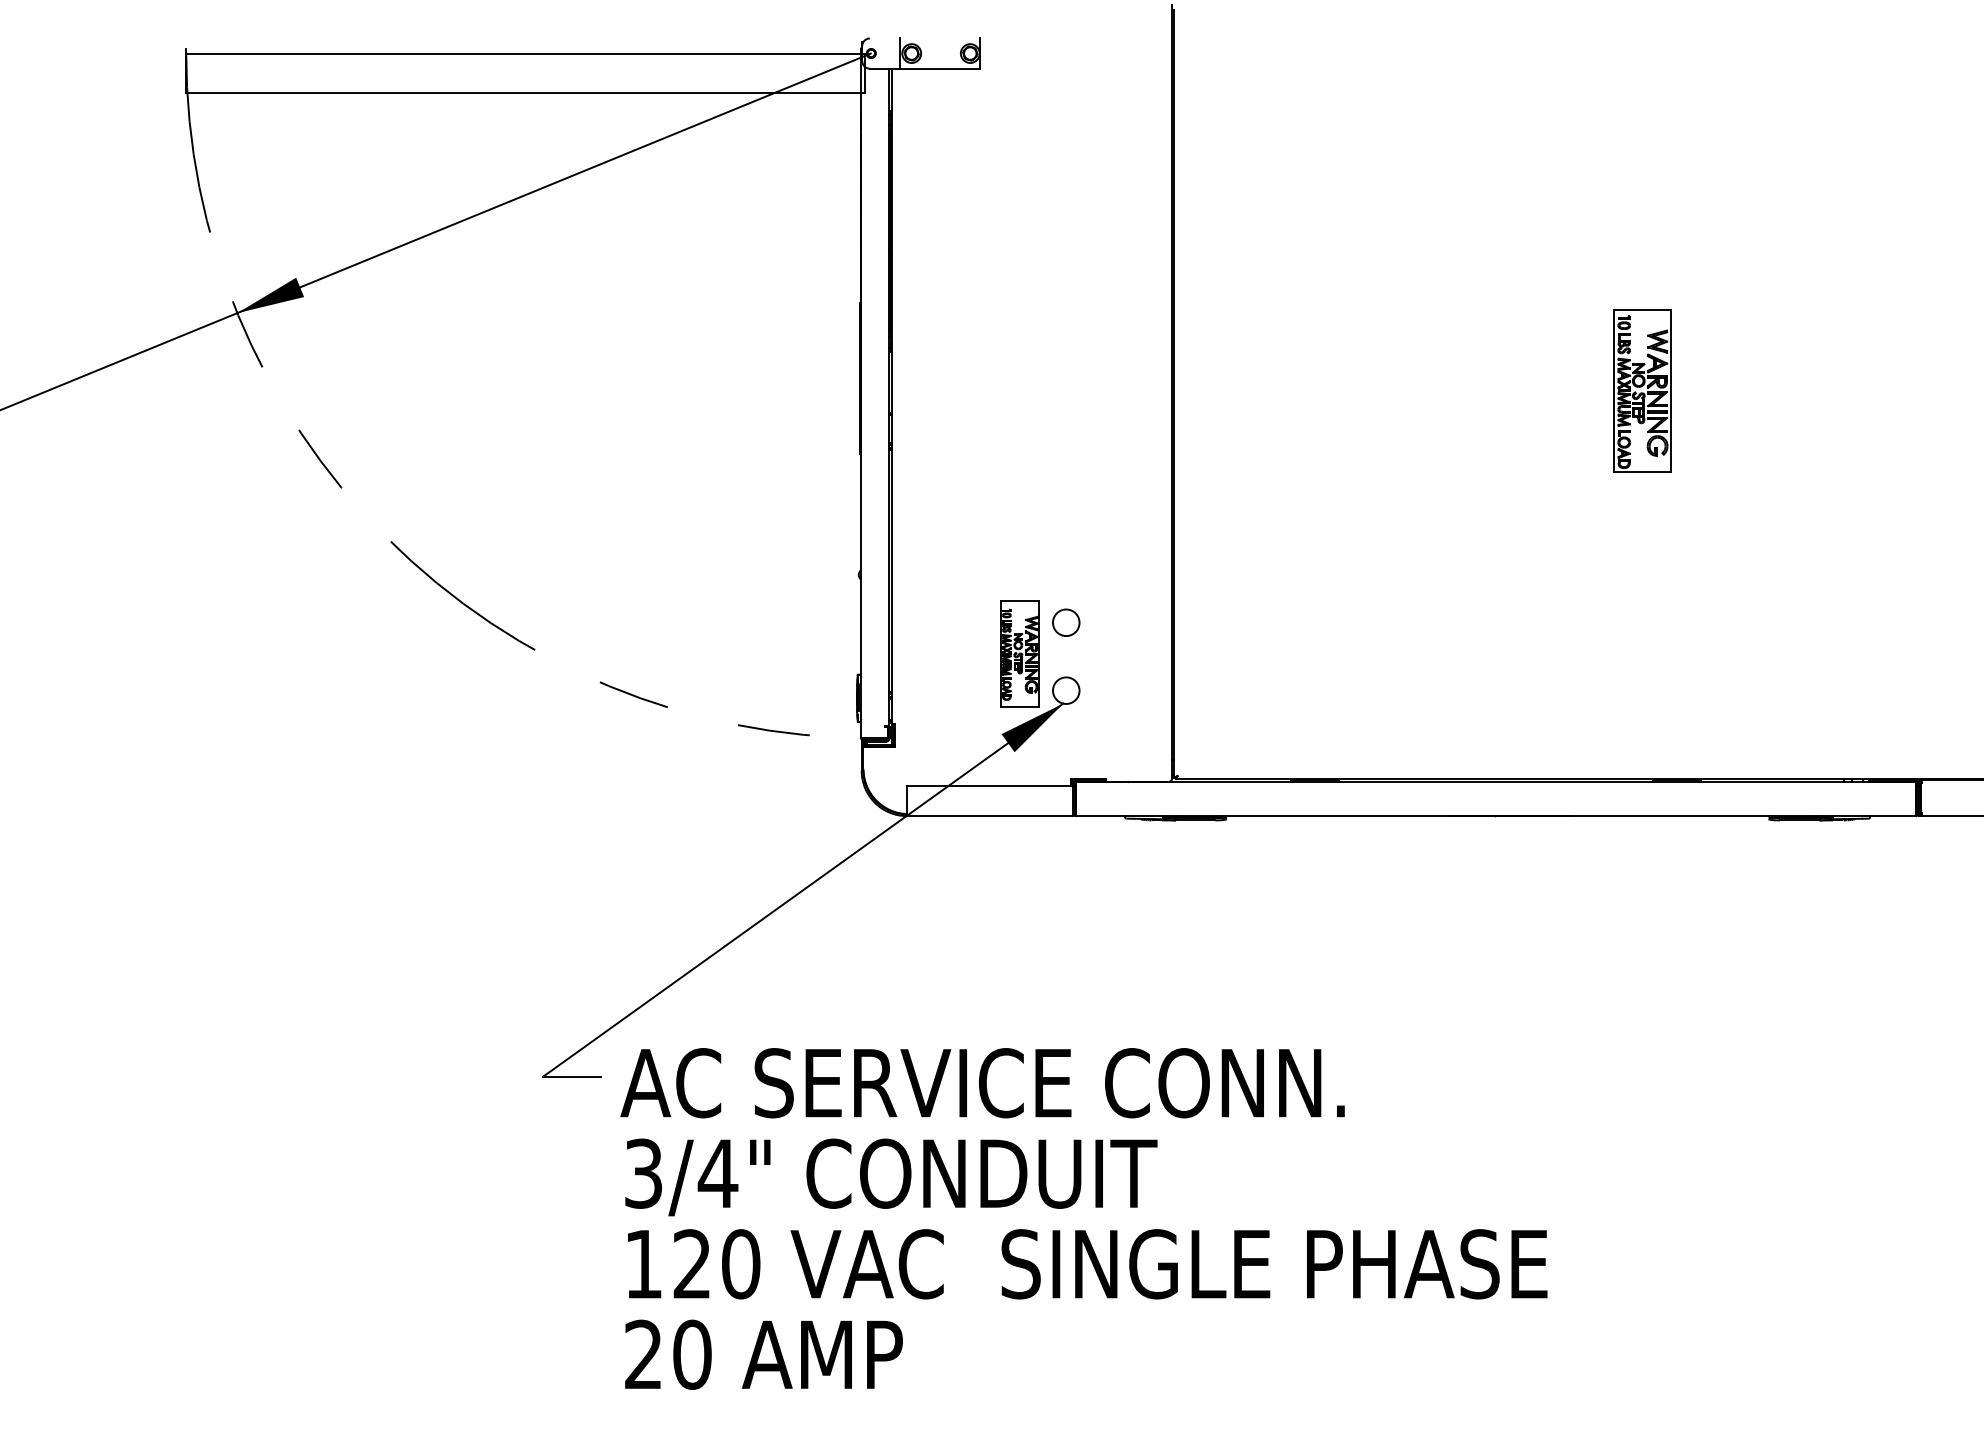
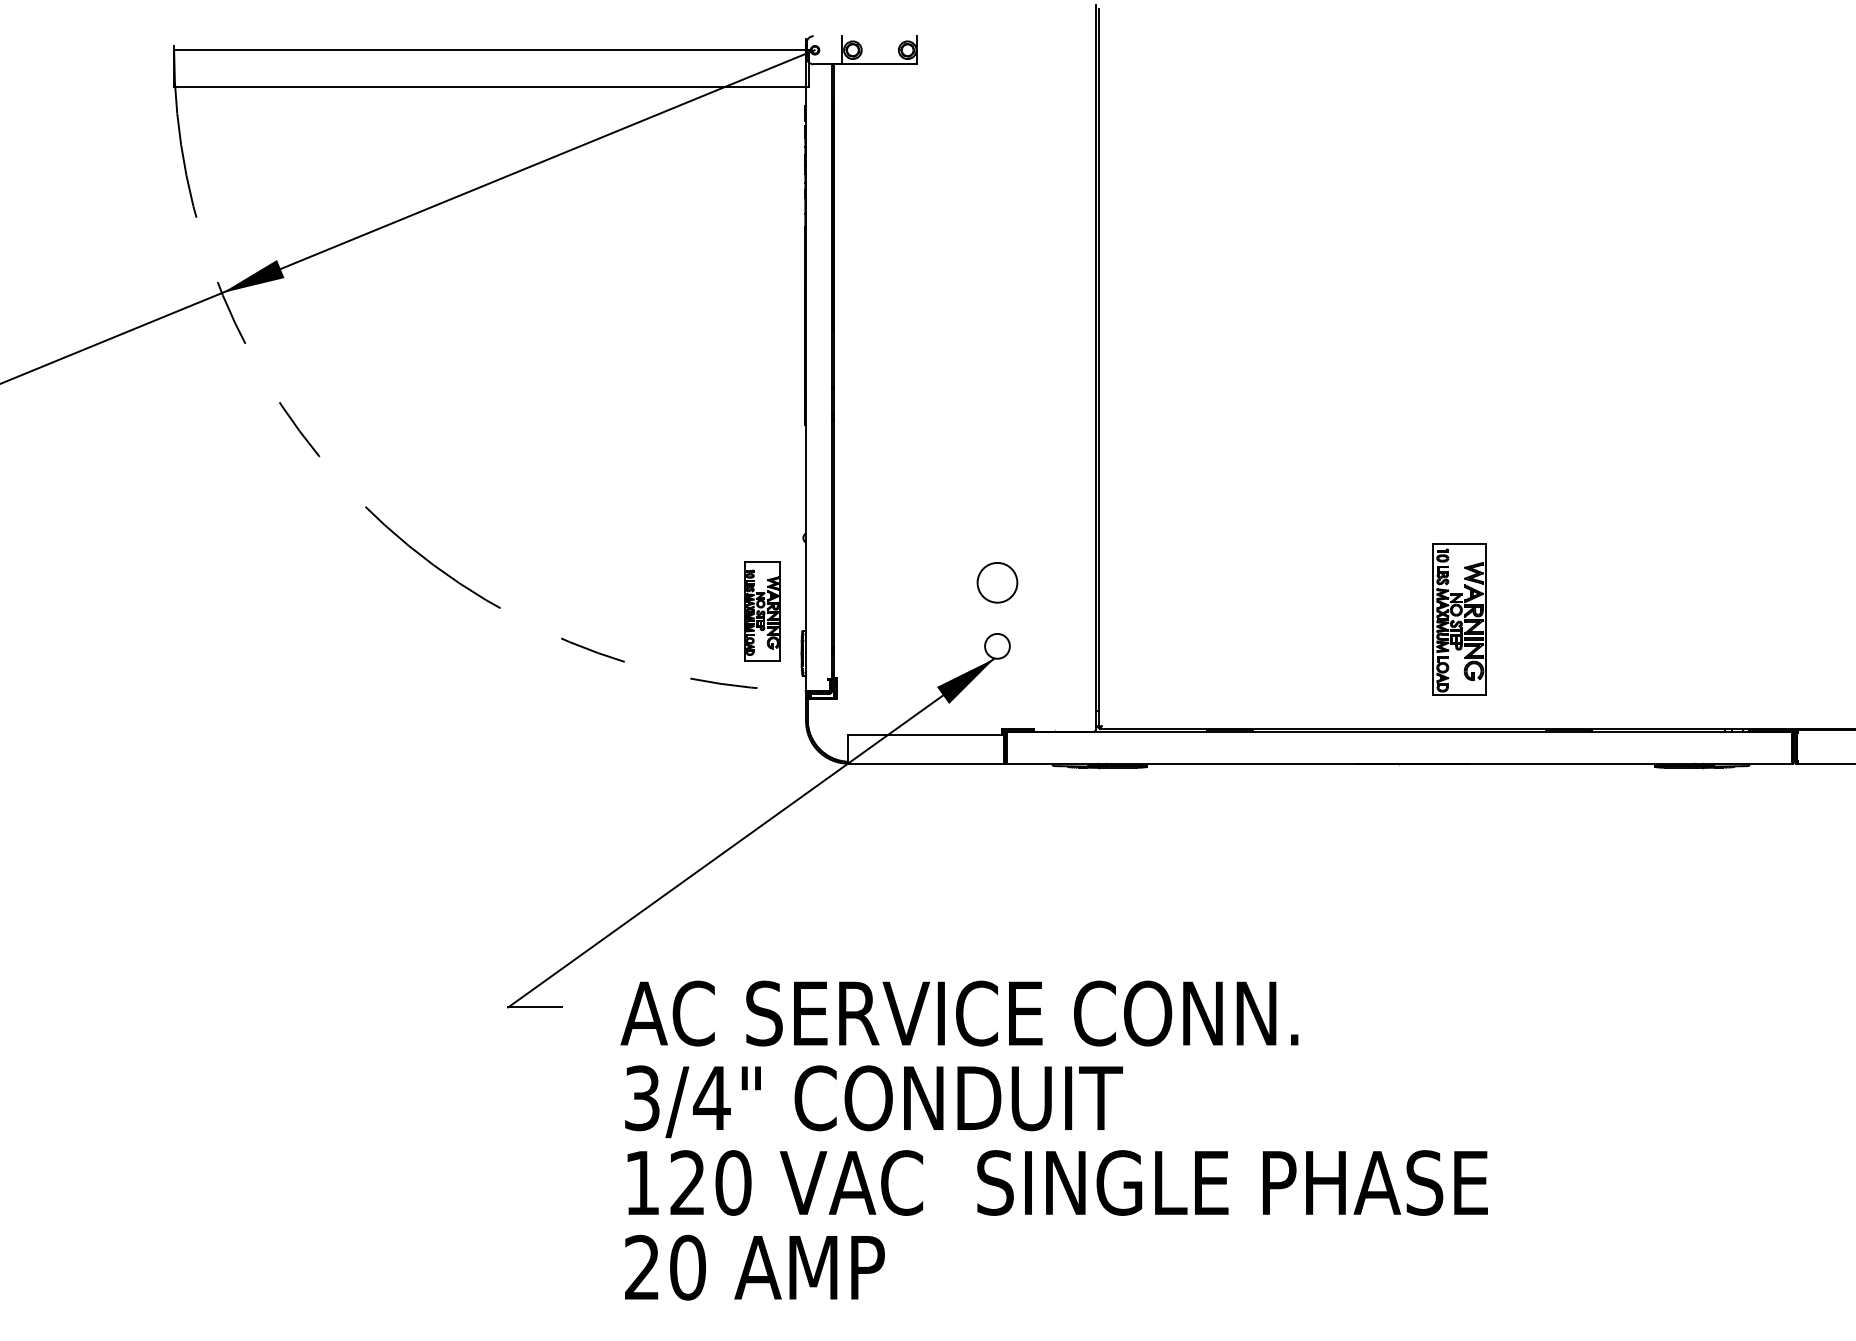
part: (1642, 390) -> (1459, 619), moved
circle: (1066, 622) -> (997, 582), size x1.6
part: (1019, 653) -> (761, 611), moved
text: (1083, 1218) -> (1053, 1140), moved

